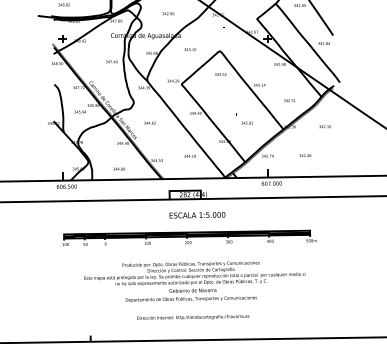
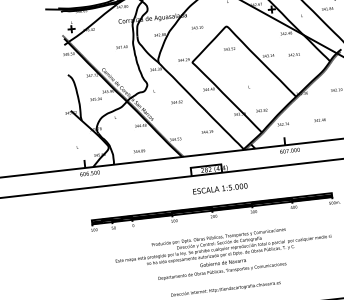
text: (289, 100) -> (294, 54), moved
text: (149, 122) -> (176, 101), moved
text: (246, 122) -> (260, 110), moved

